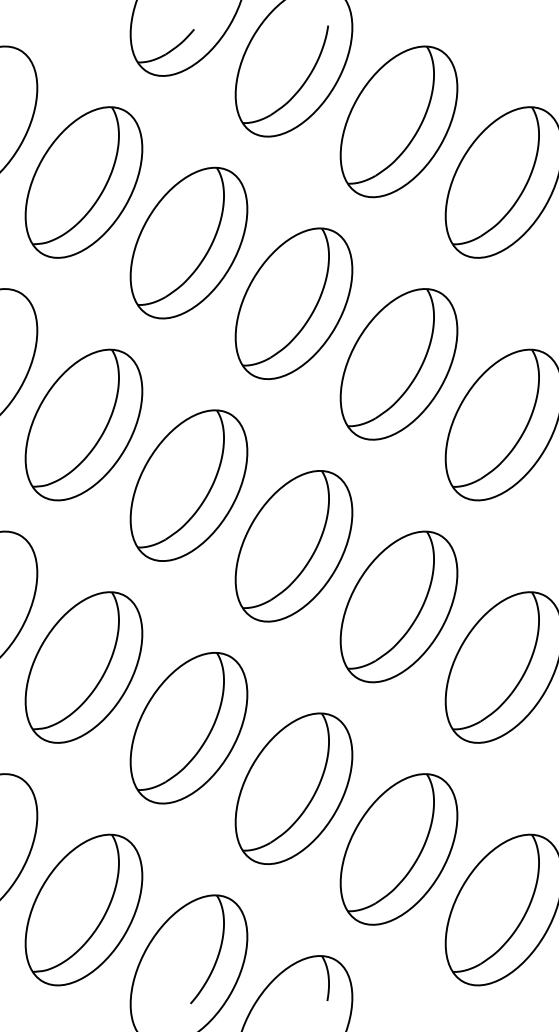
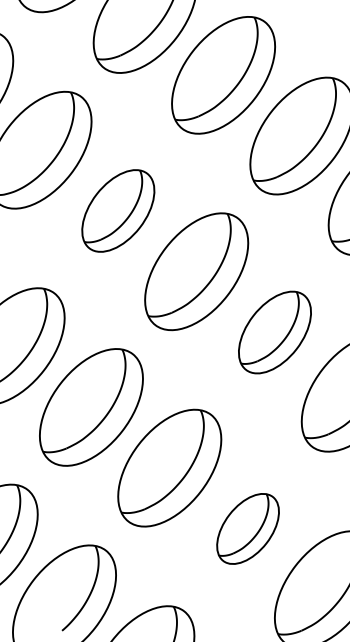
part: (188, 485) -> (117, 210), size x0.7
part: (398, 606) -> (274, 332), size x0.7
part: (398, 849) -> (247, 528), size x0.6

